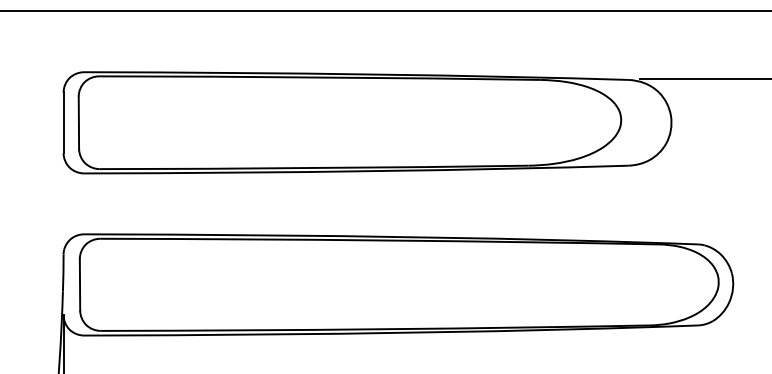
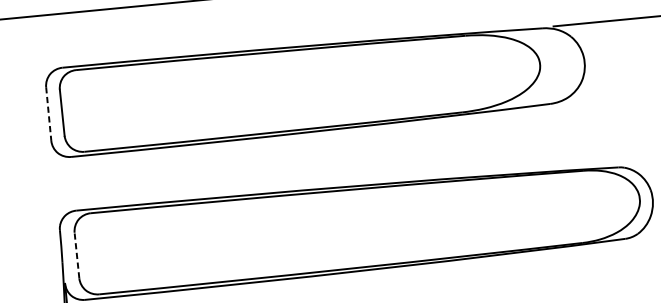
line: (63, 123) -> (48, 114), solid -> dashed
line: (80, 284) -> (77, 255), solid -> dashed

